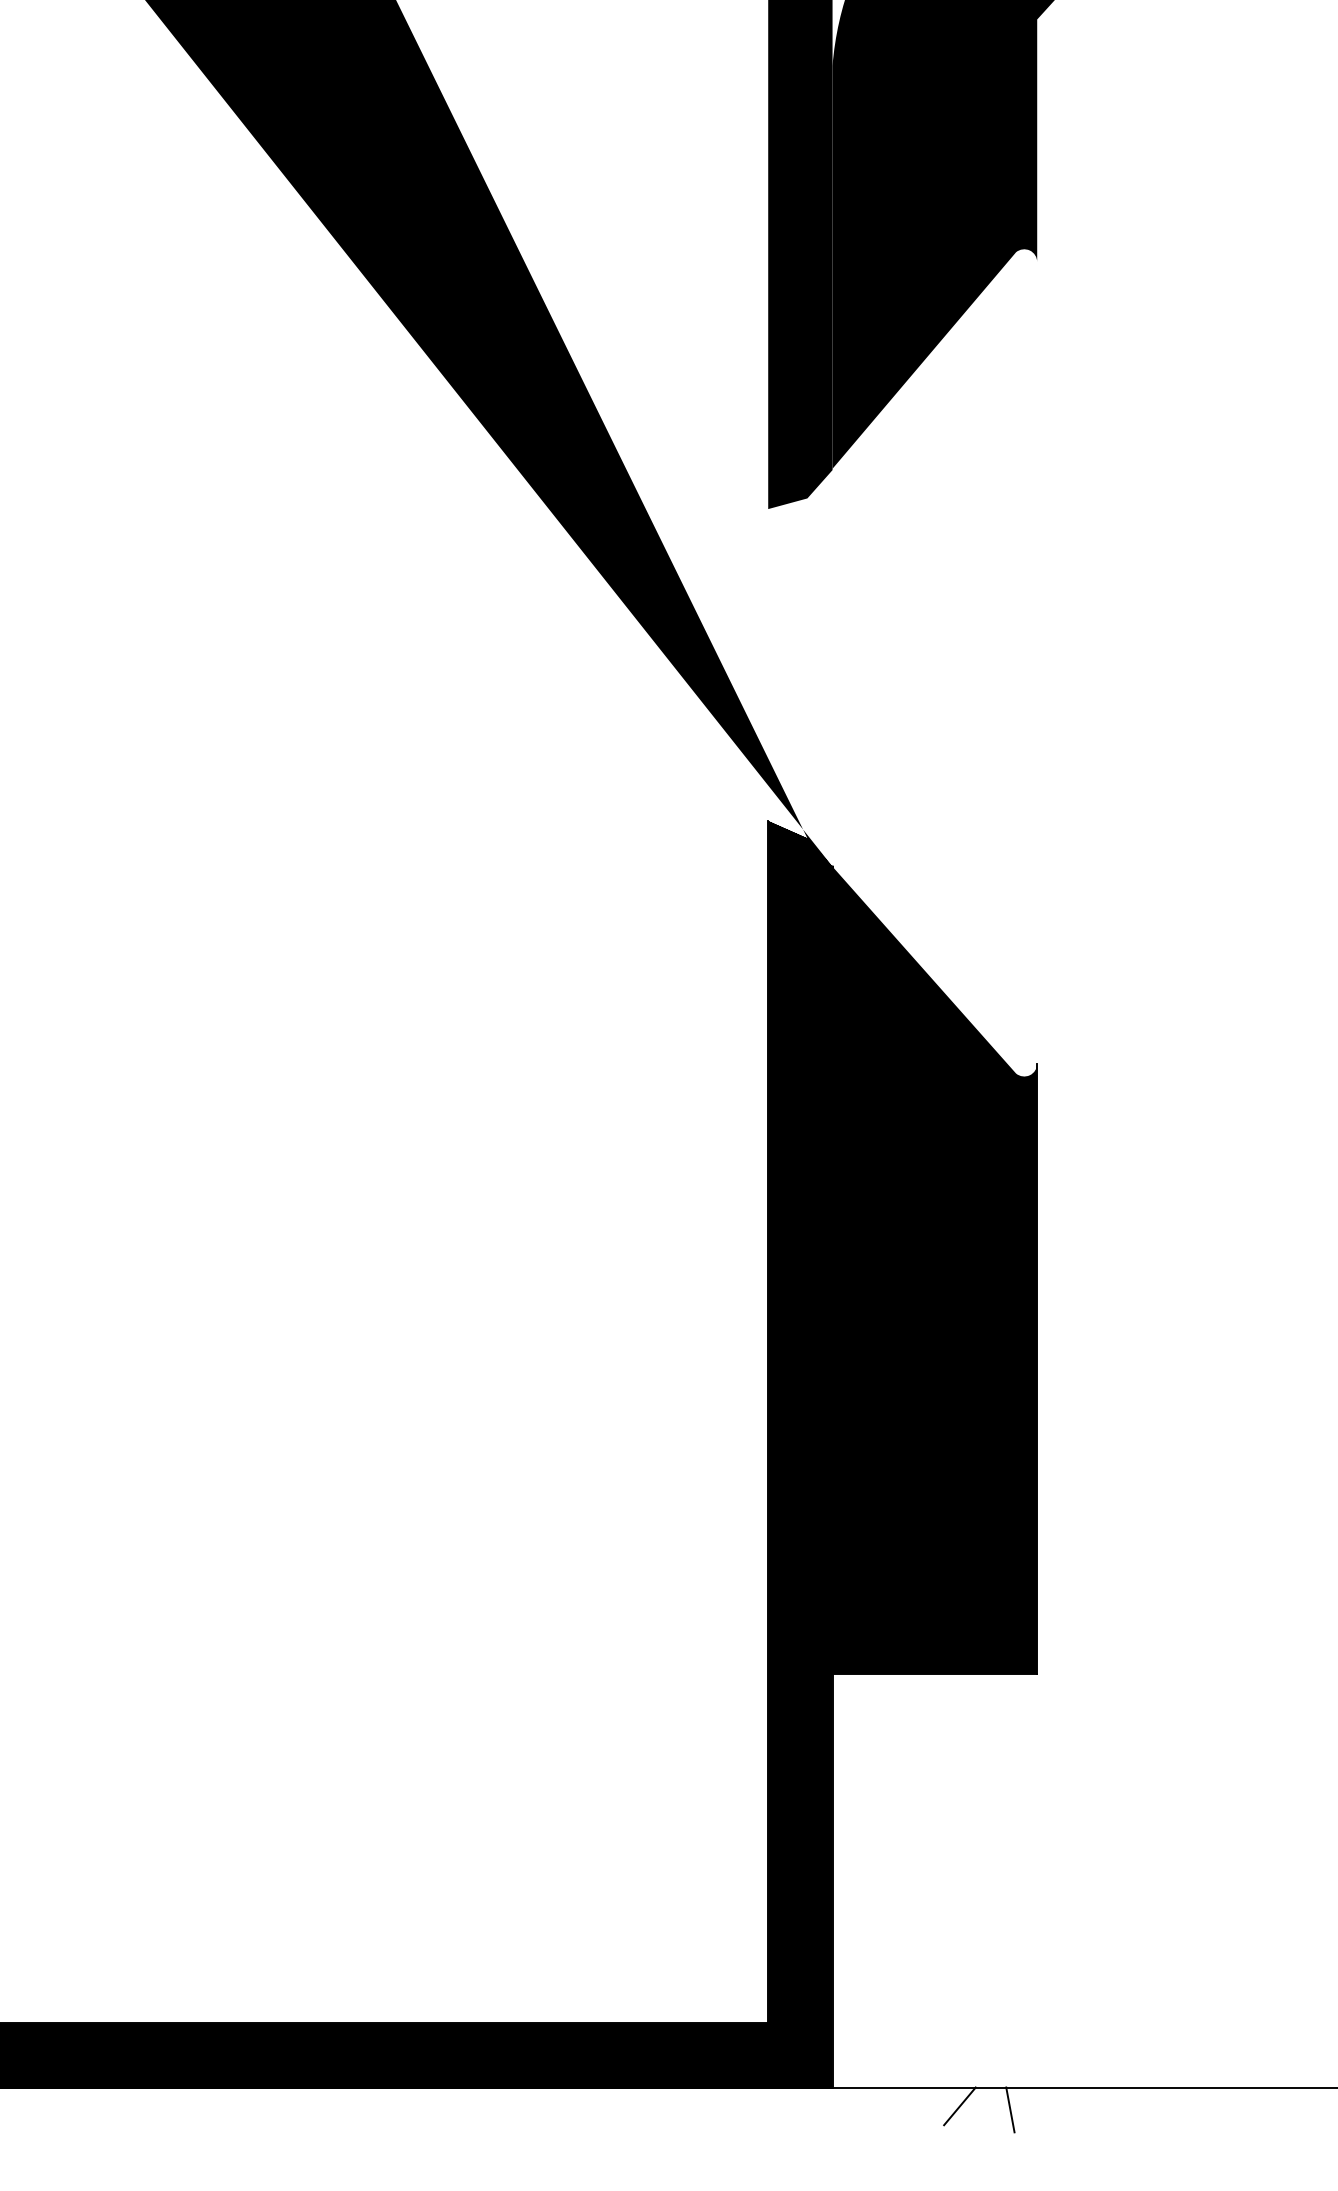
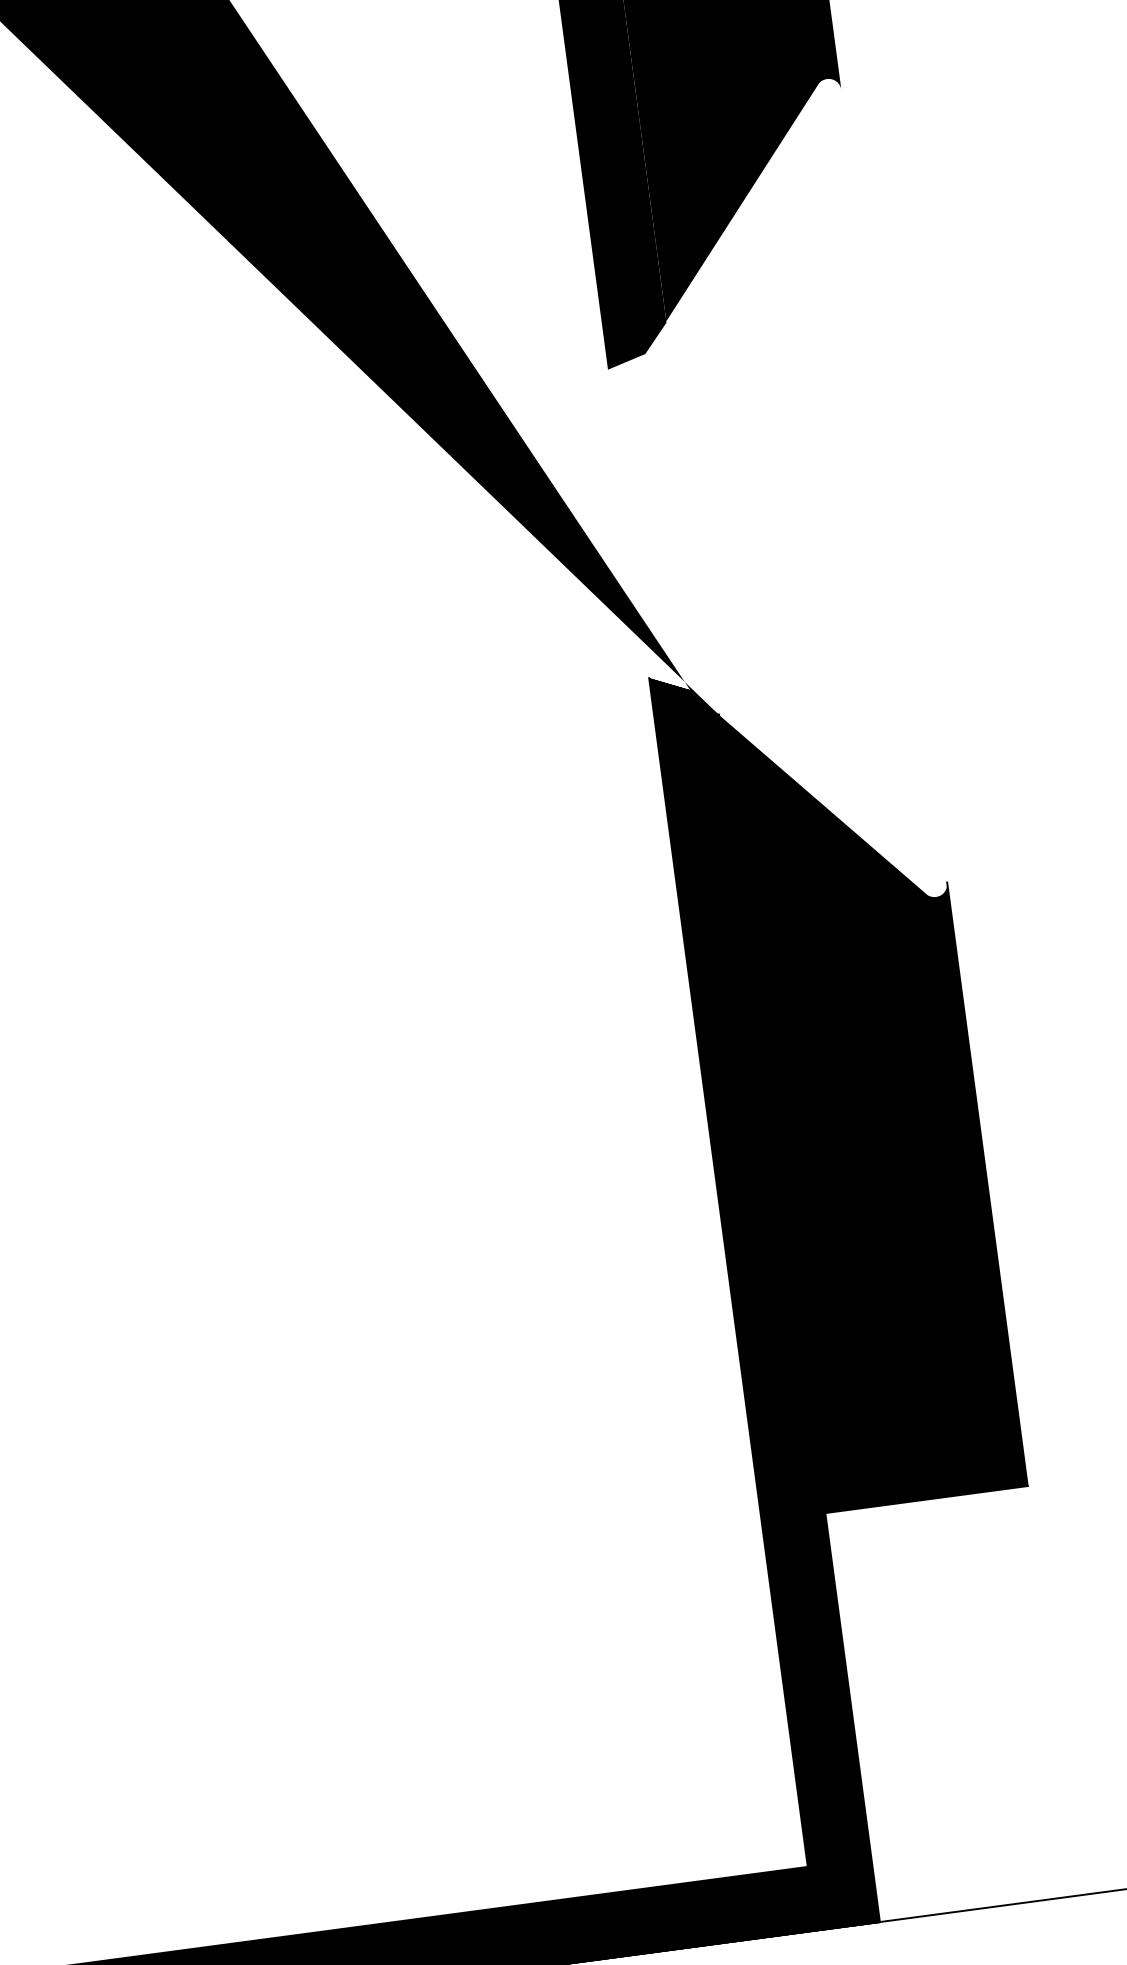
line: (959, 2106) -> (1007, 1924), removed
line: (1010, 2109) -> (1058, 1920), removed

